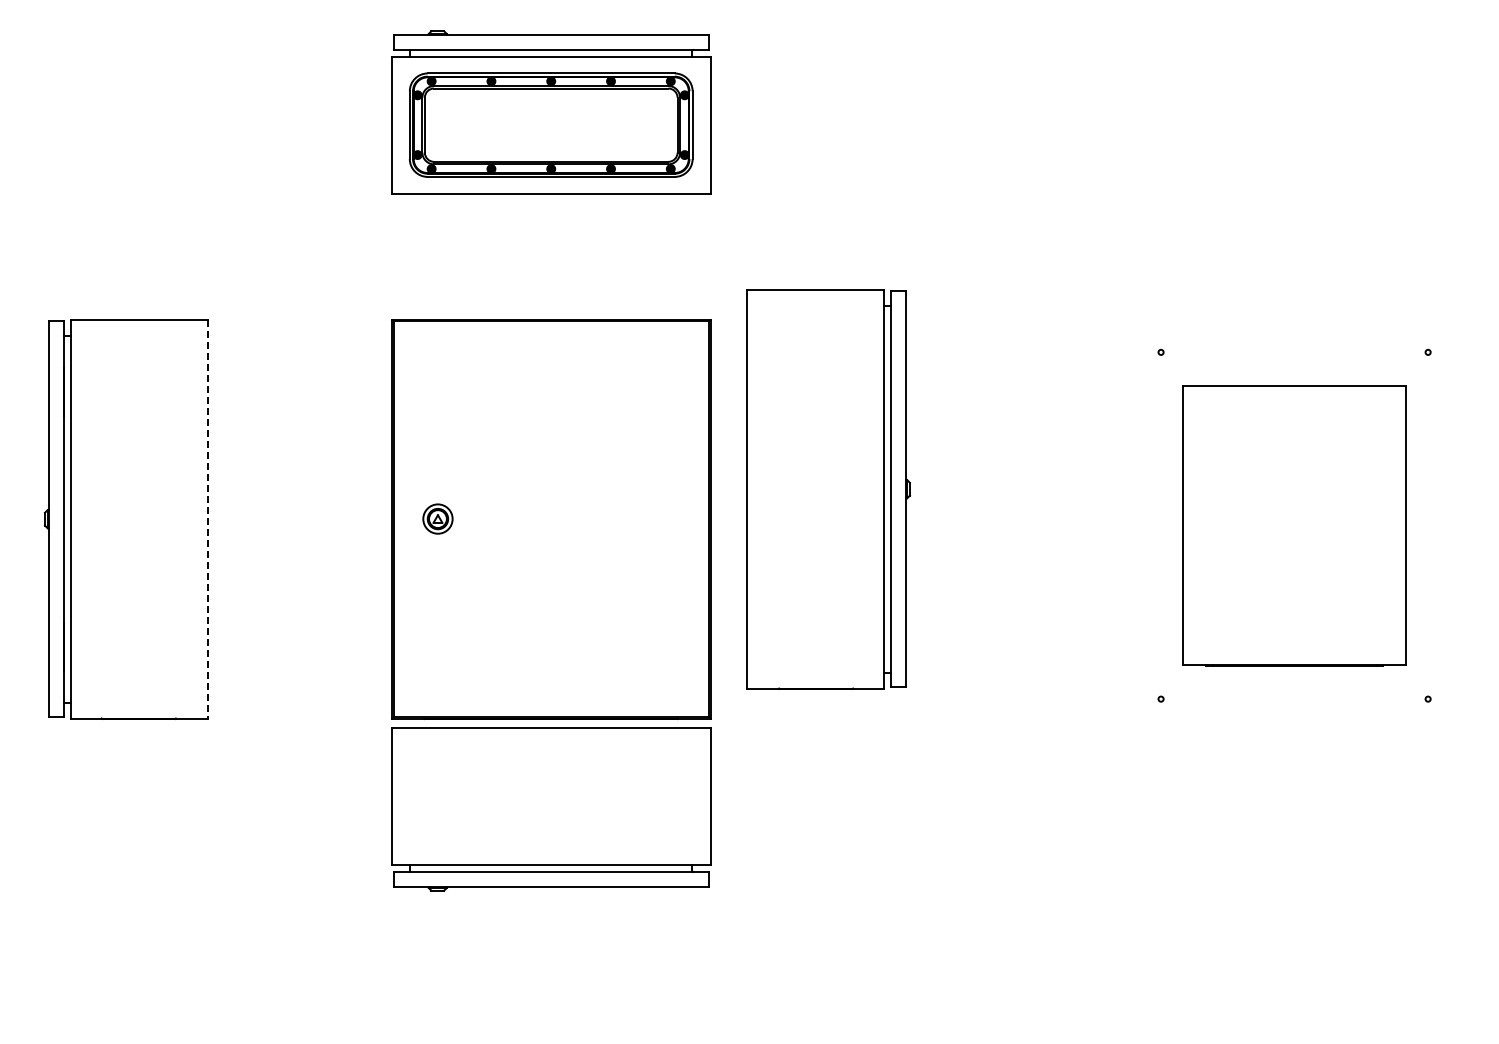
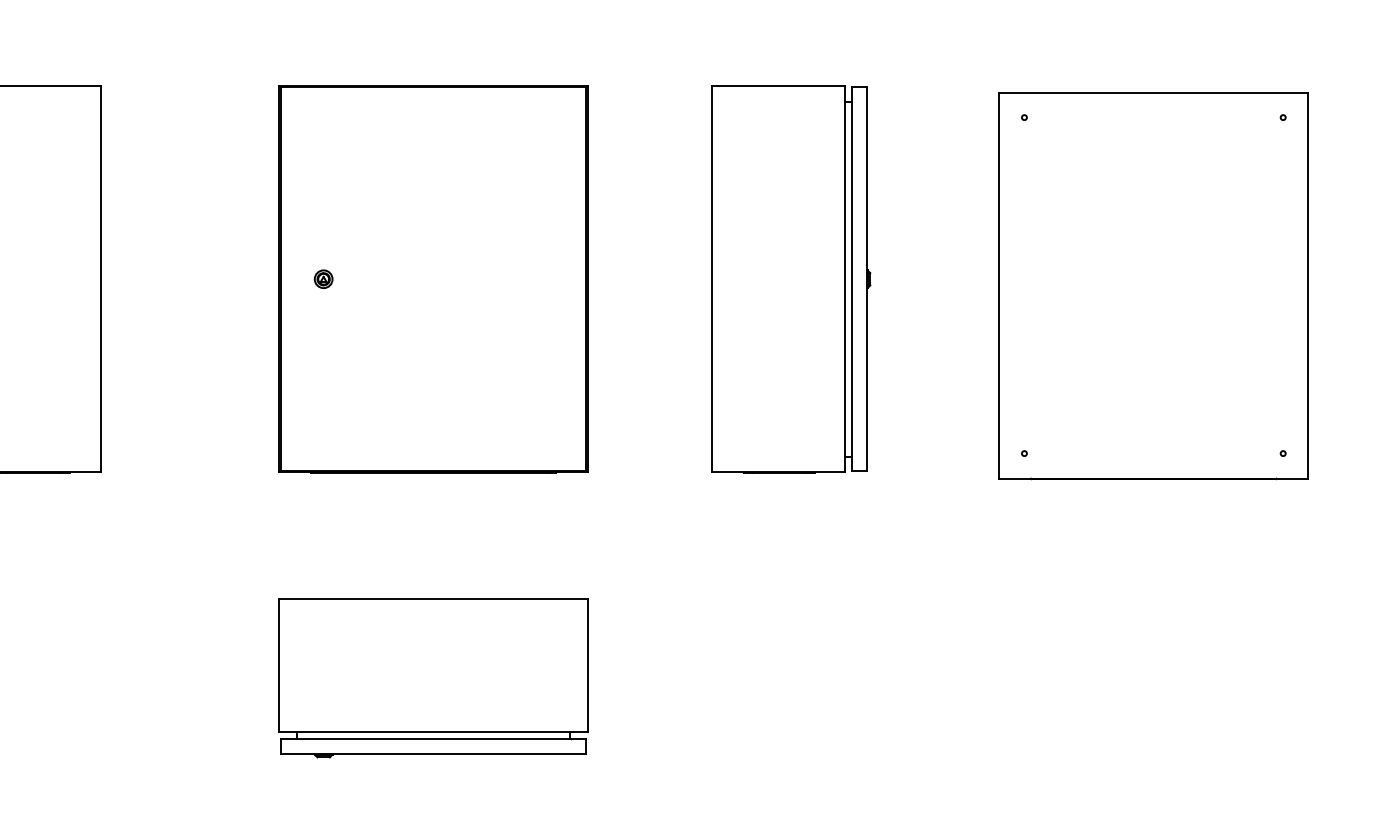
part: (828, 489) -> (791, 279), moved
line: (207, 519) -> (100, 279), dashed -> solid
part: (437, 519) -> (323, 279), size x0.62
part: (1294, 525) -> (1153, 285), size x1.43
part: (551, 809) -> (433, 678), moved

